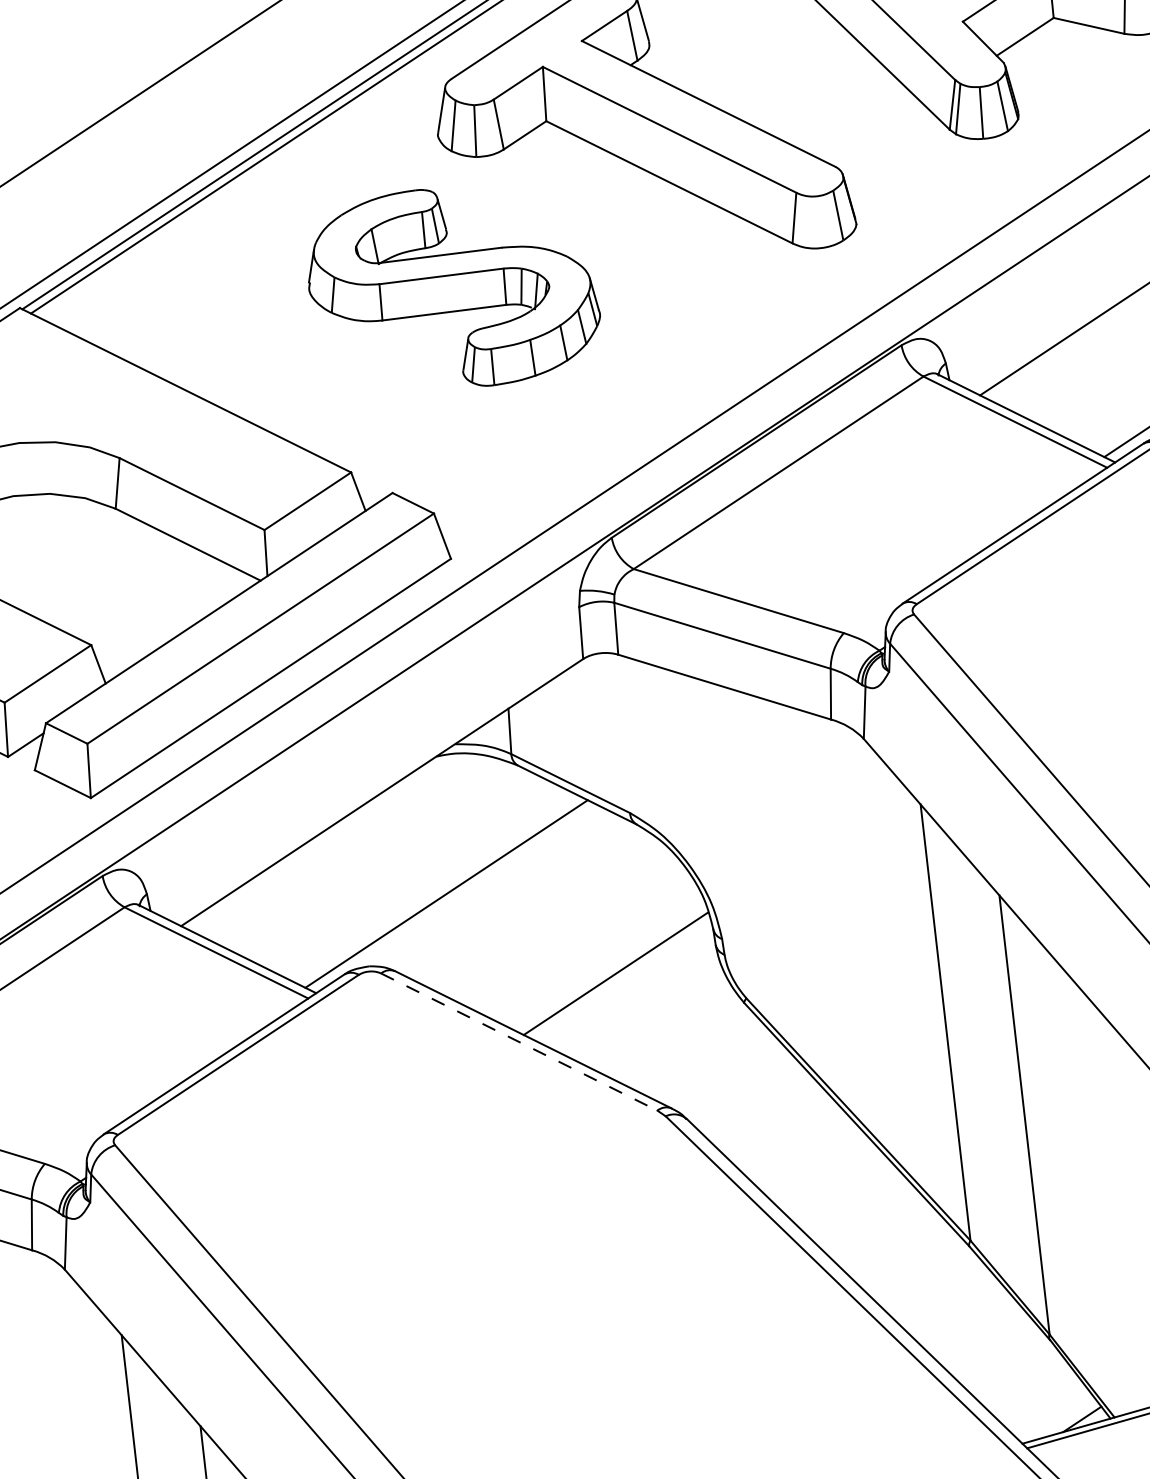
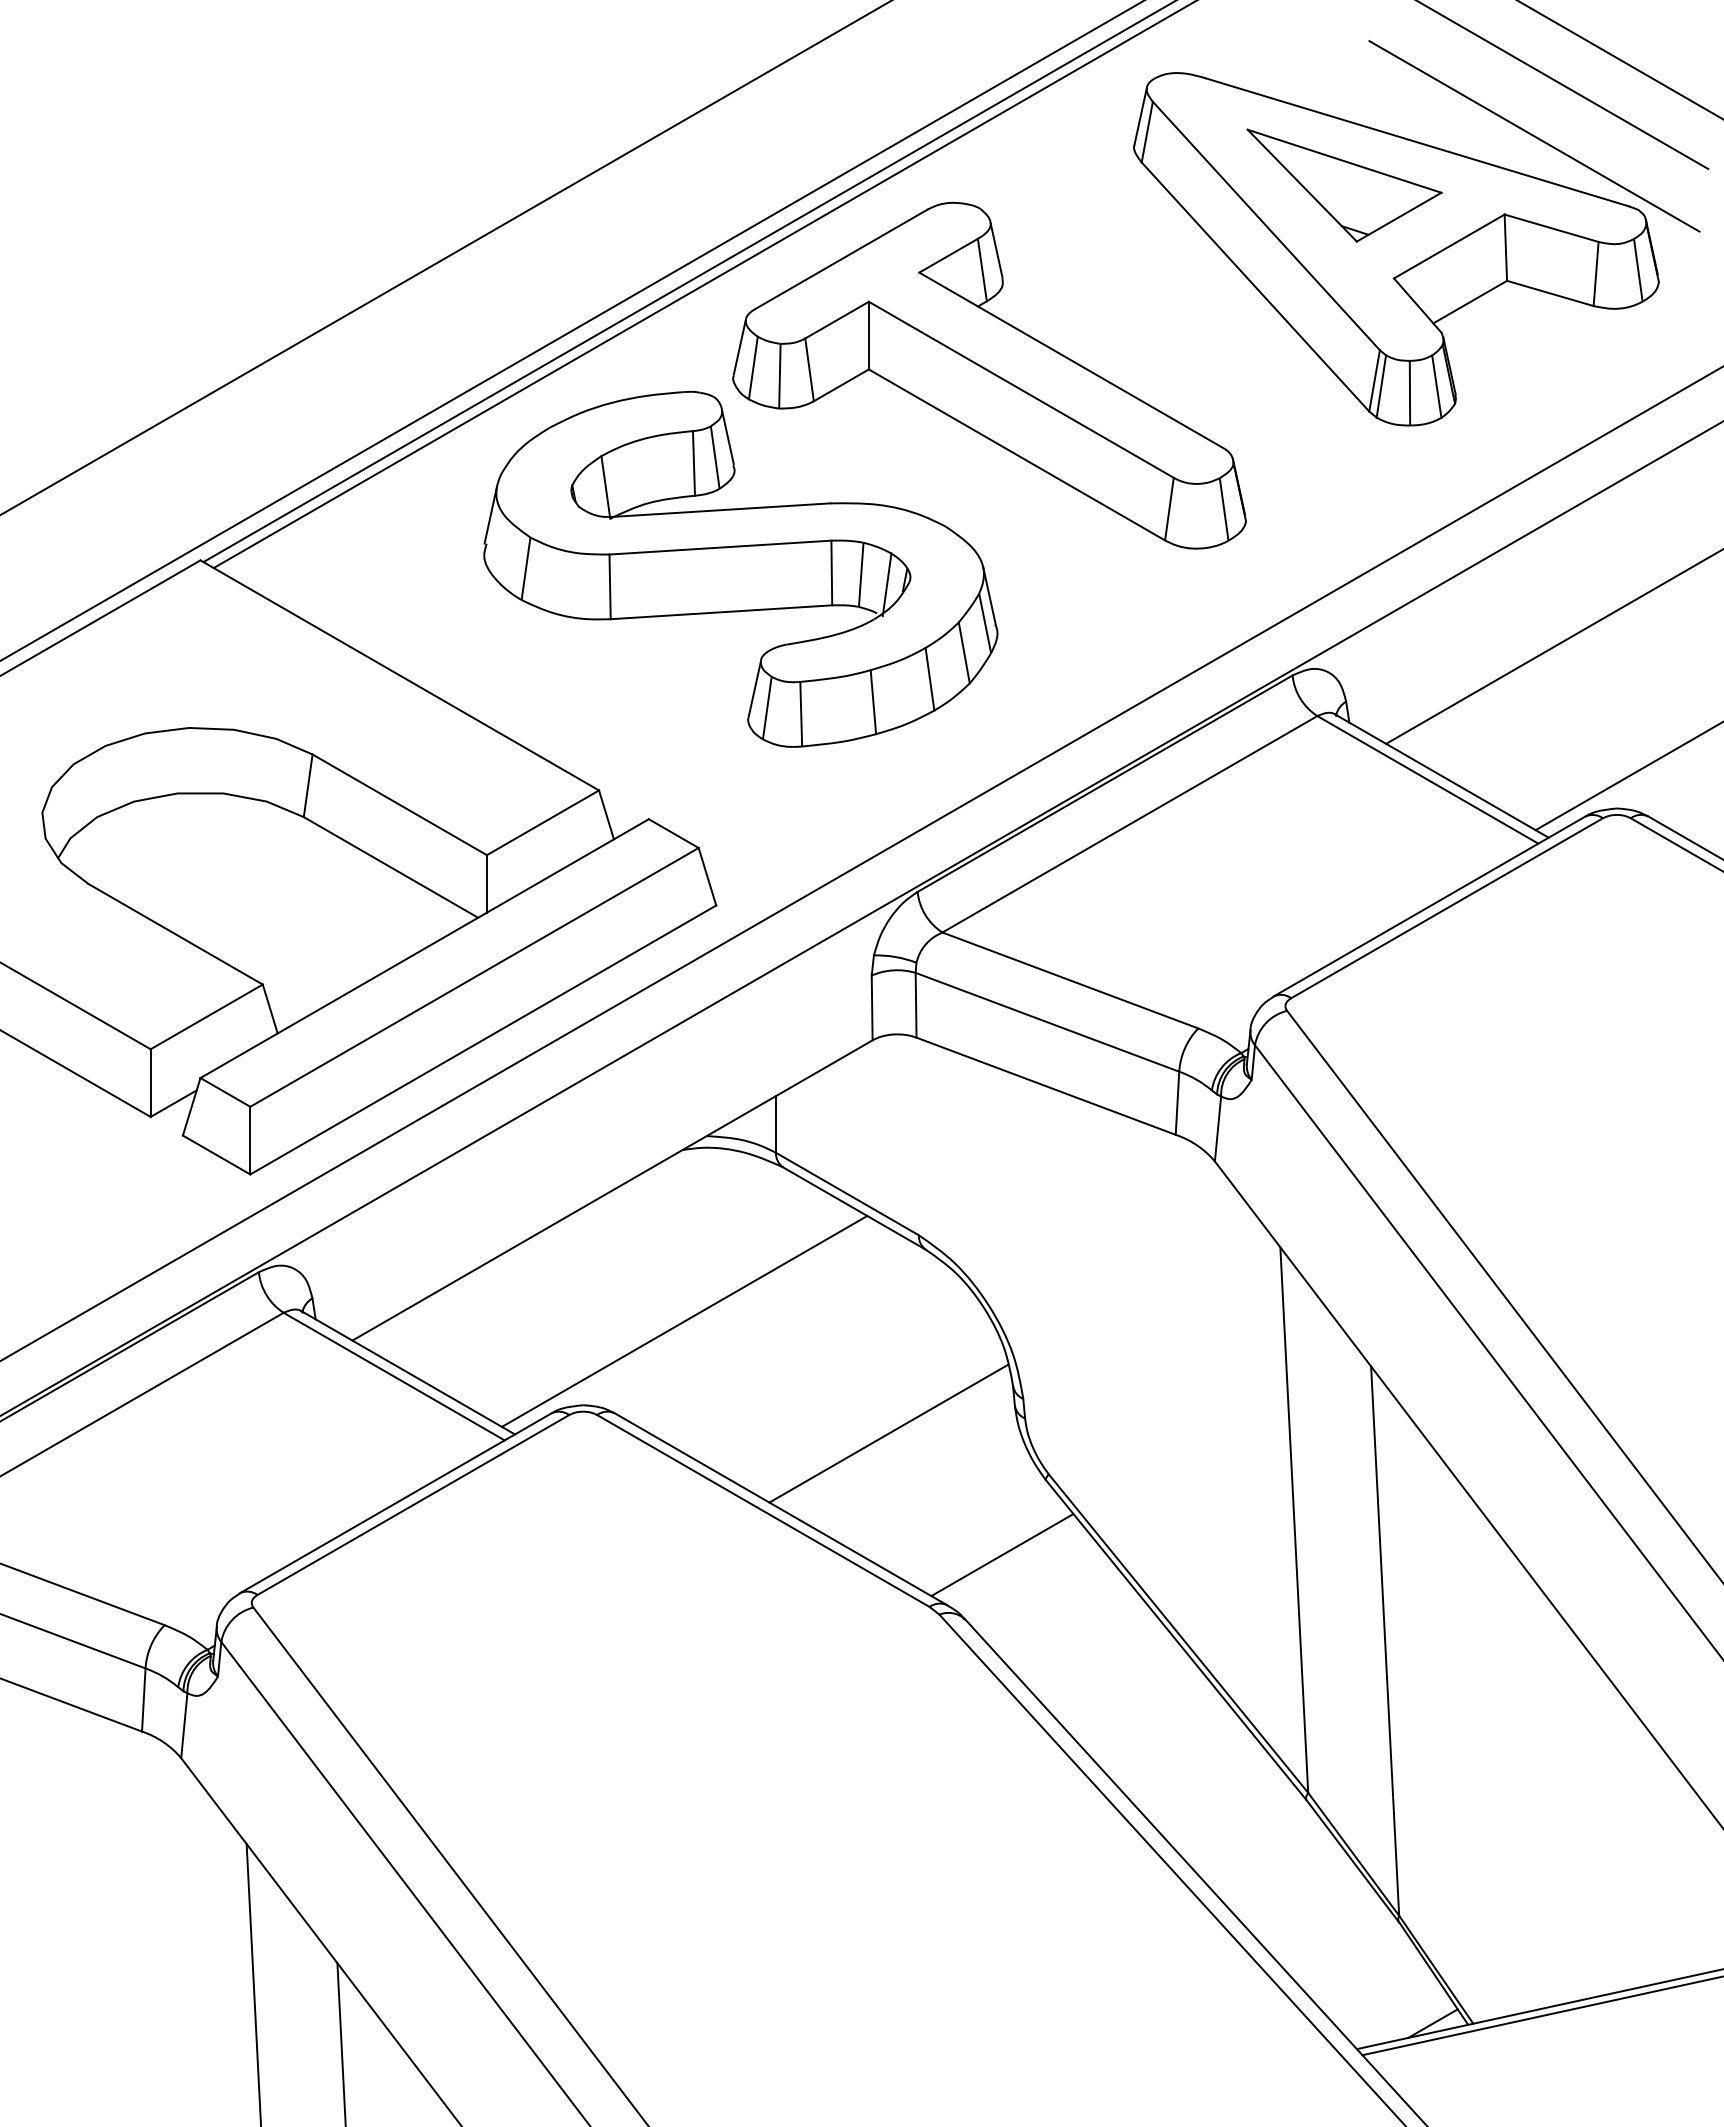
part: (453, 287) -> (740, 568), size x1.43
line: (519, 1042) -> (763, 1511), dashed -> solid
line: (713, 1065) -> (1002, 1555), added

